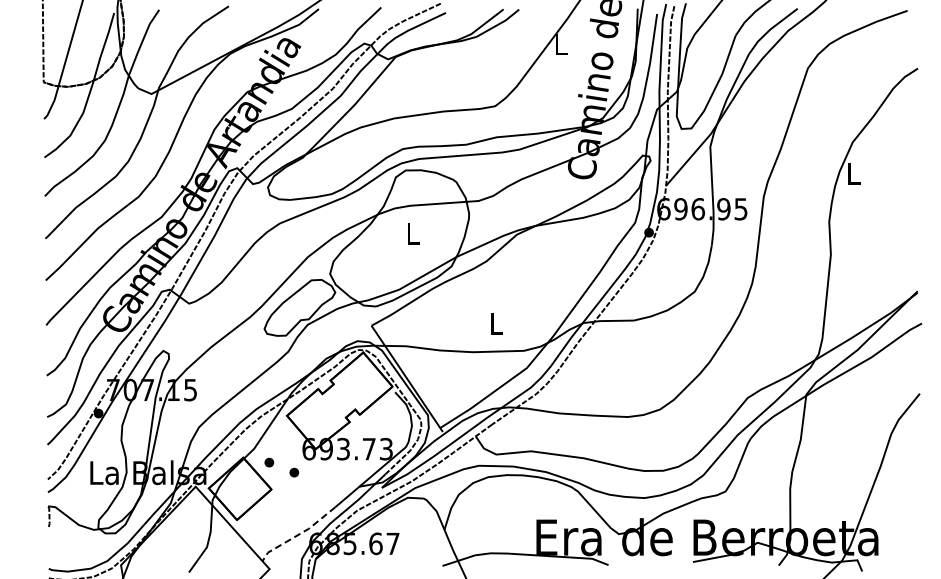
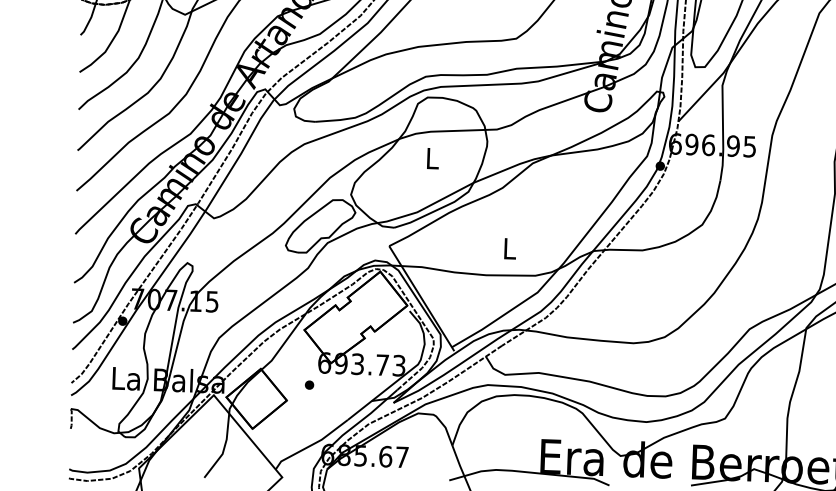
part: (269, 462) -> (285, 374), removed
line: (298, 534) -> (311, 444), dashed -> solid

